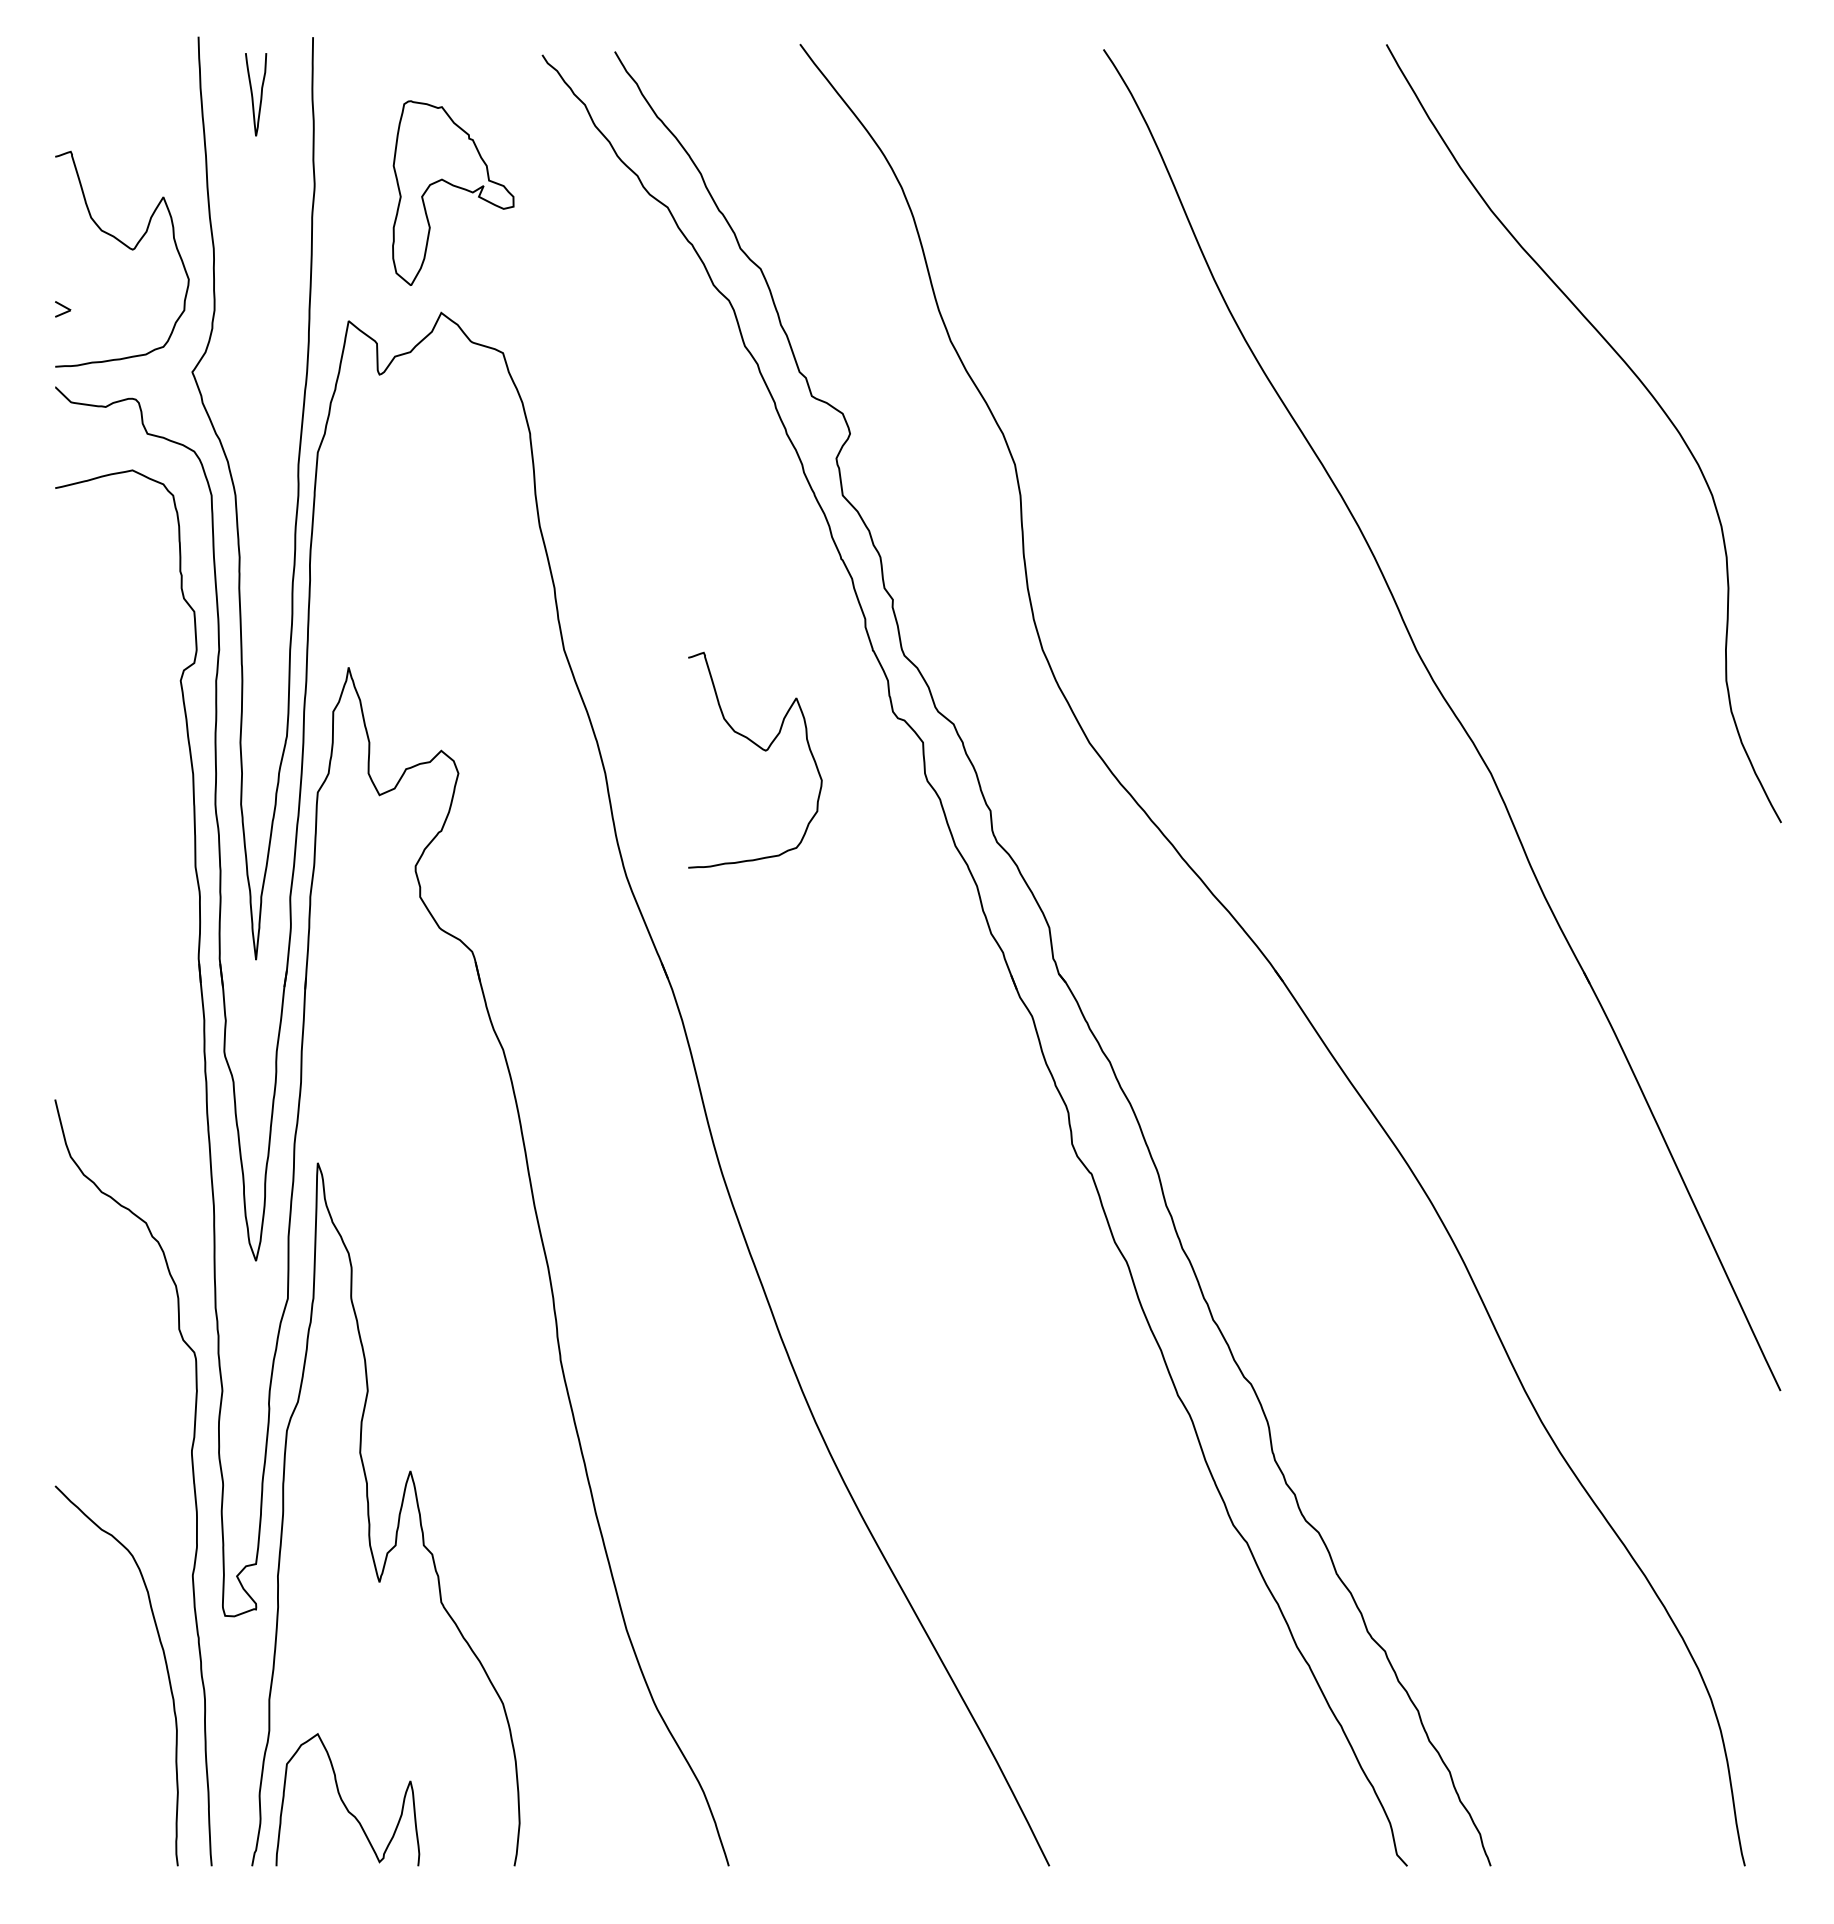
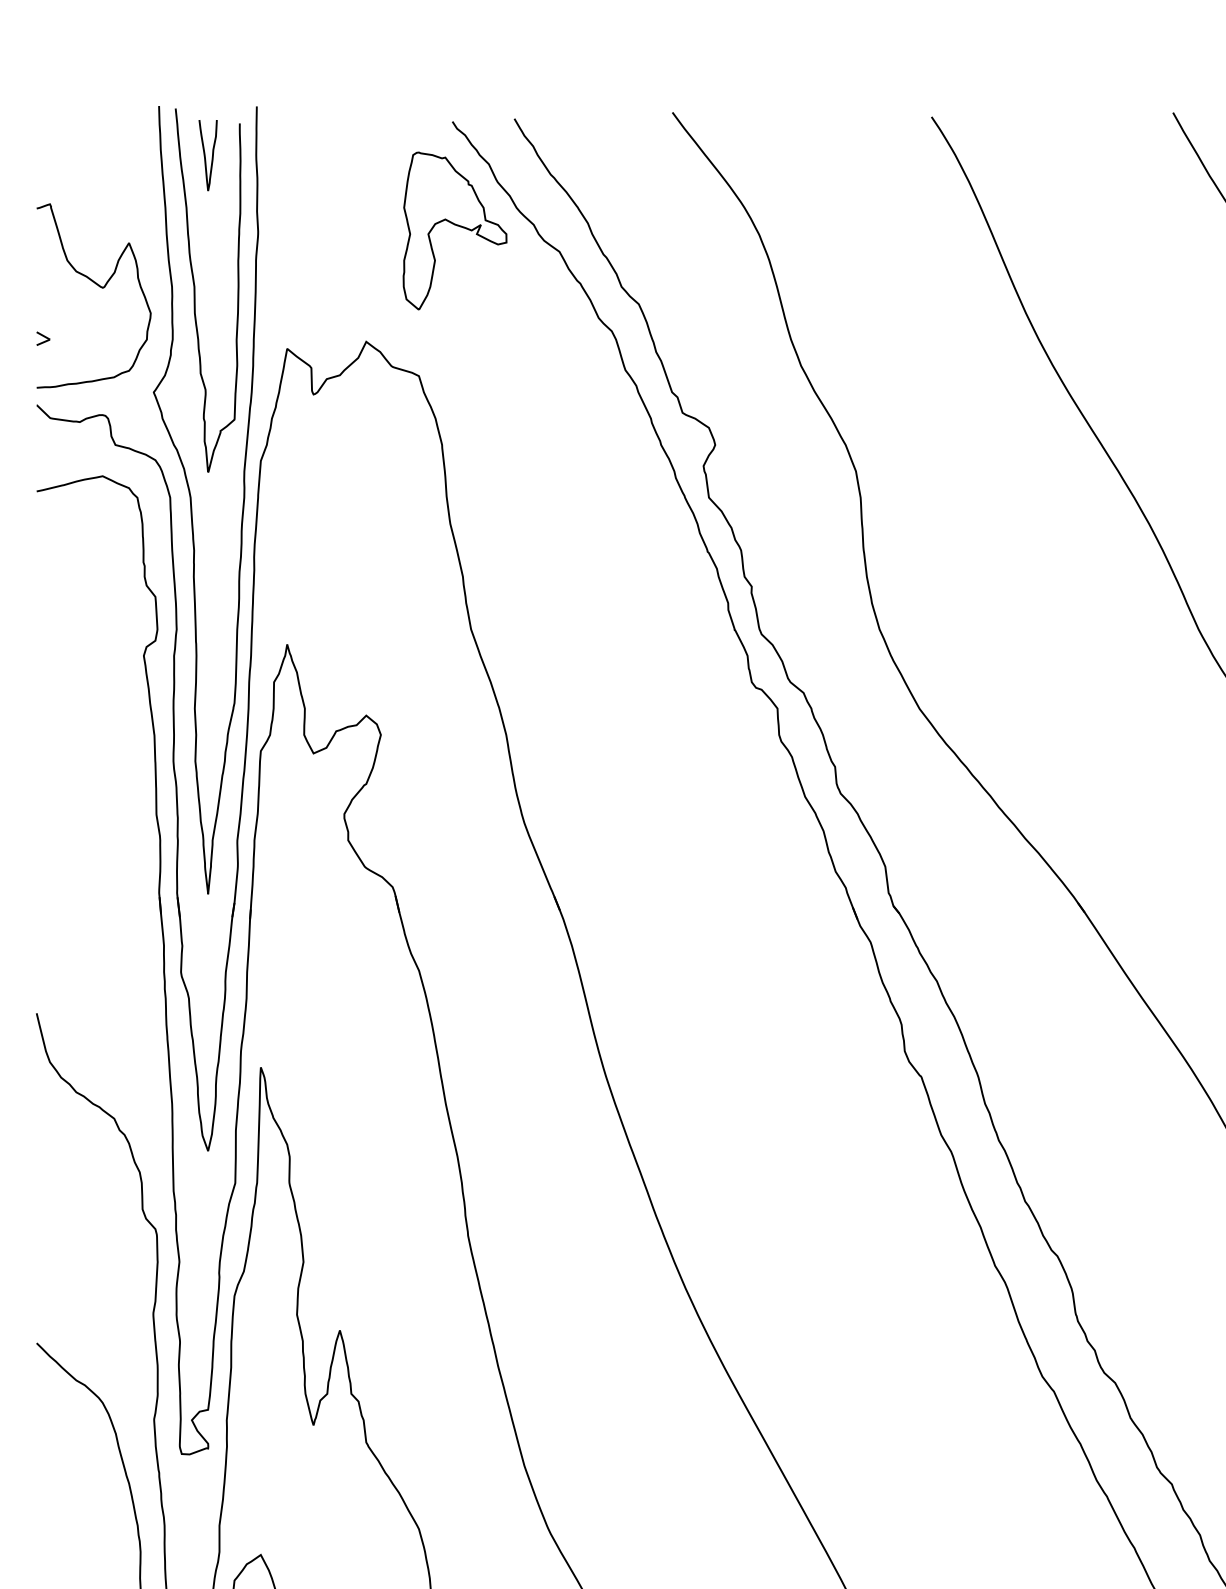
part: (453, 192) -> (455, 230), moved
curve: (241, 257) -> (195, 294), added
curve: (762, 750) -> (640, 715), removed

